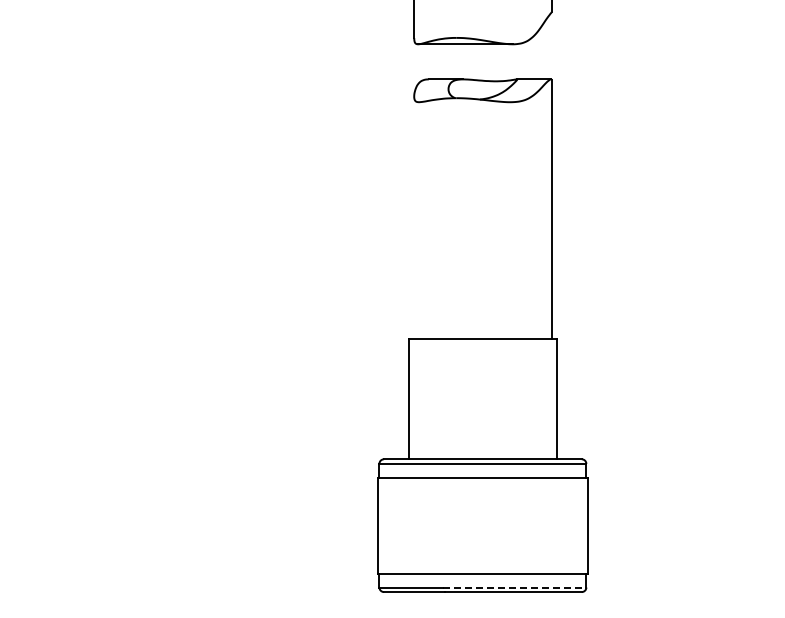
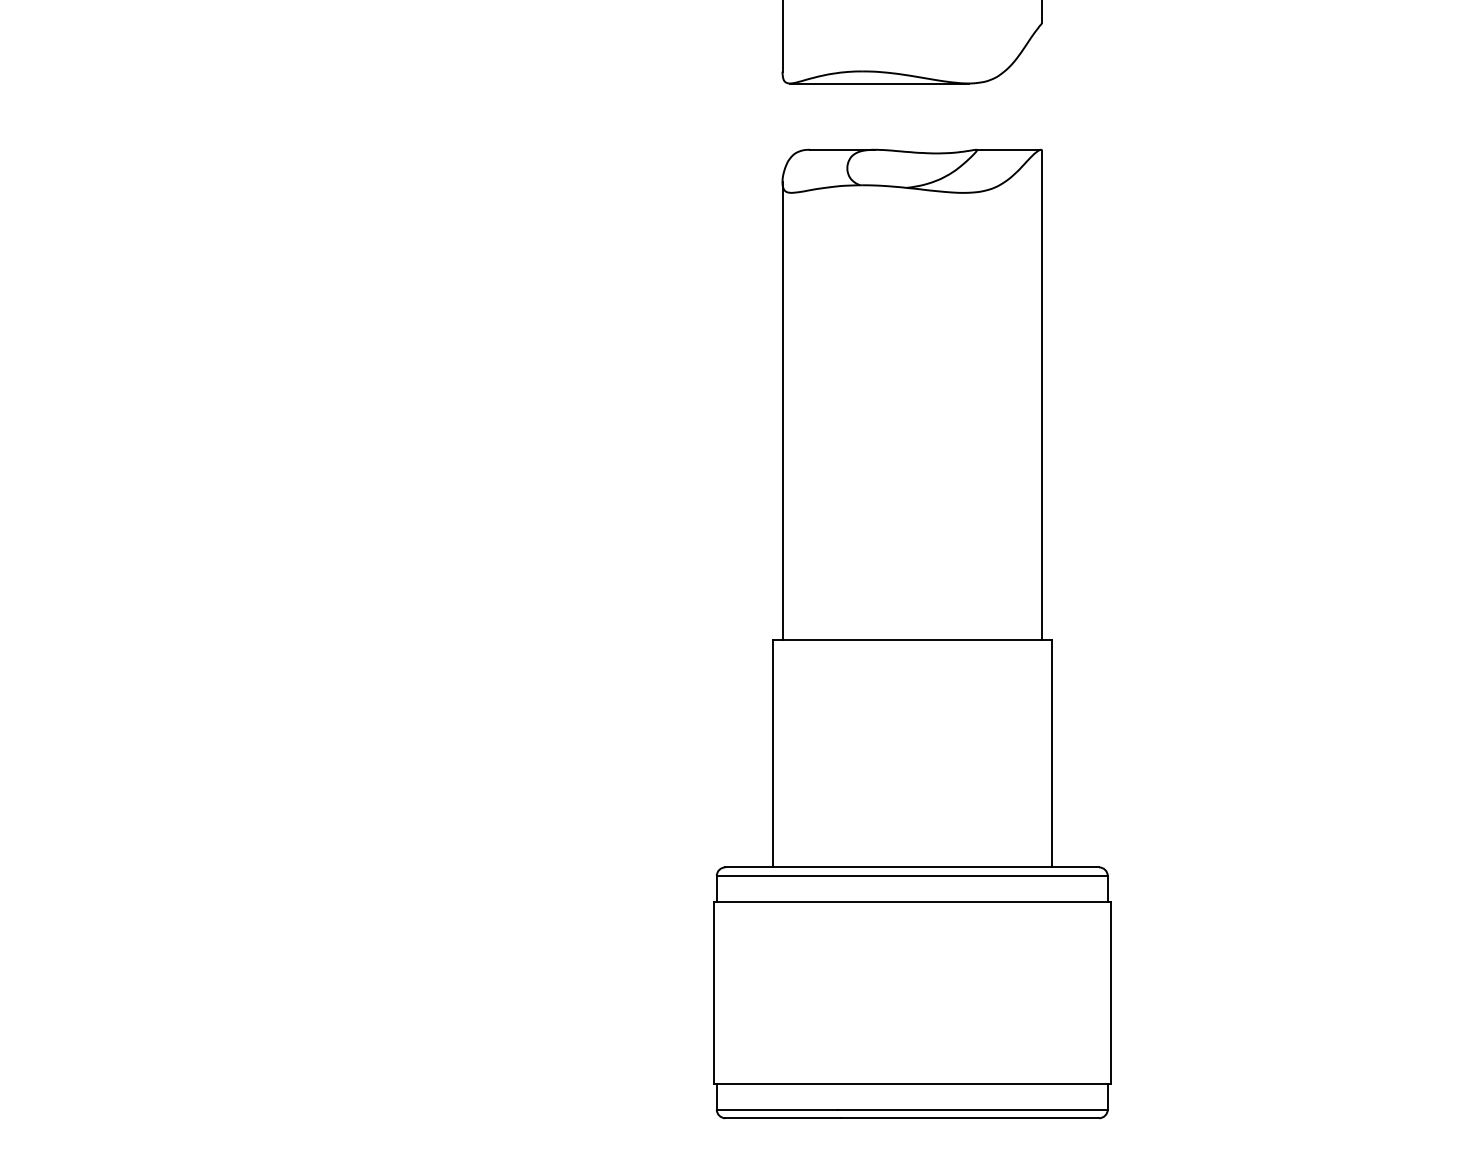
line: (414, 217) -> (783, 410), added
line: (515, 587) -> (973, 1109), dashed -> solid

